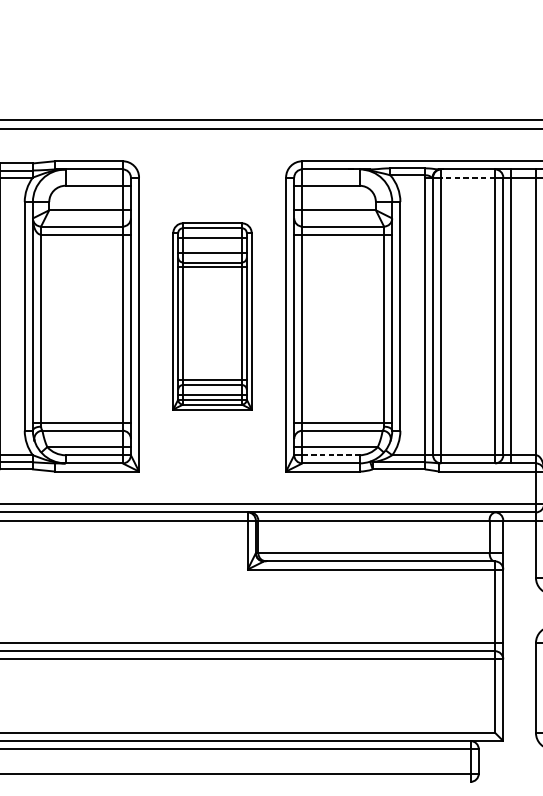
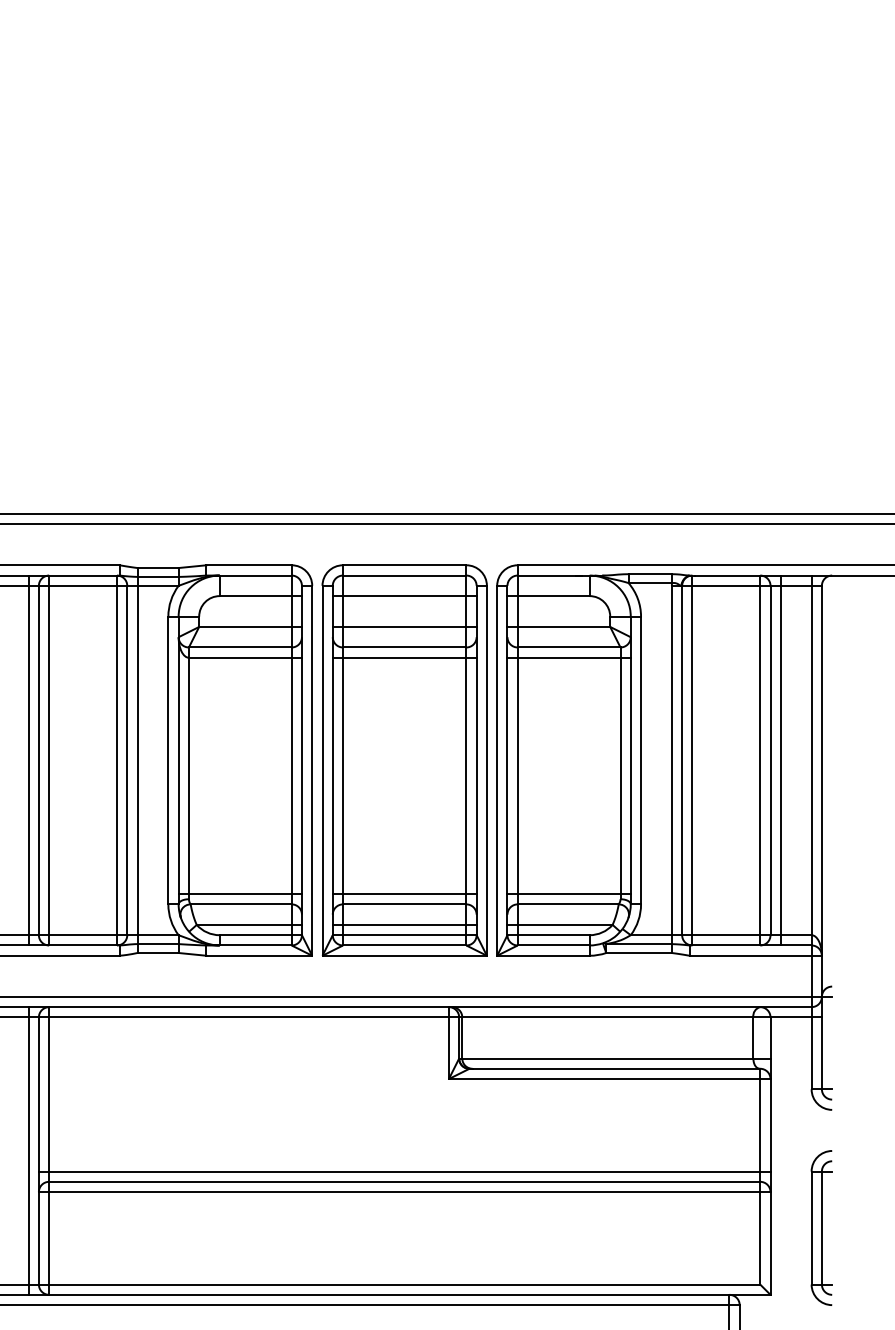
line: (468, 177) -> (726, 585), dashed -> solid
part: (212, 316) -> (404, 760), size x1.67
line: (330, 455) -> (553, 935), dashed -> solid

